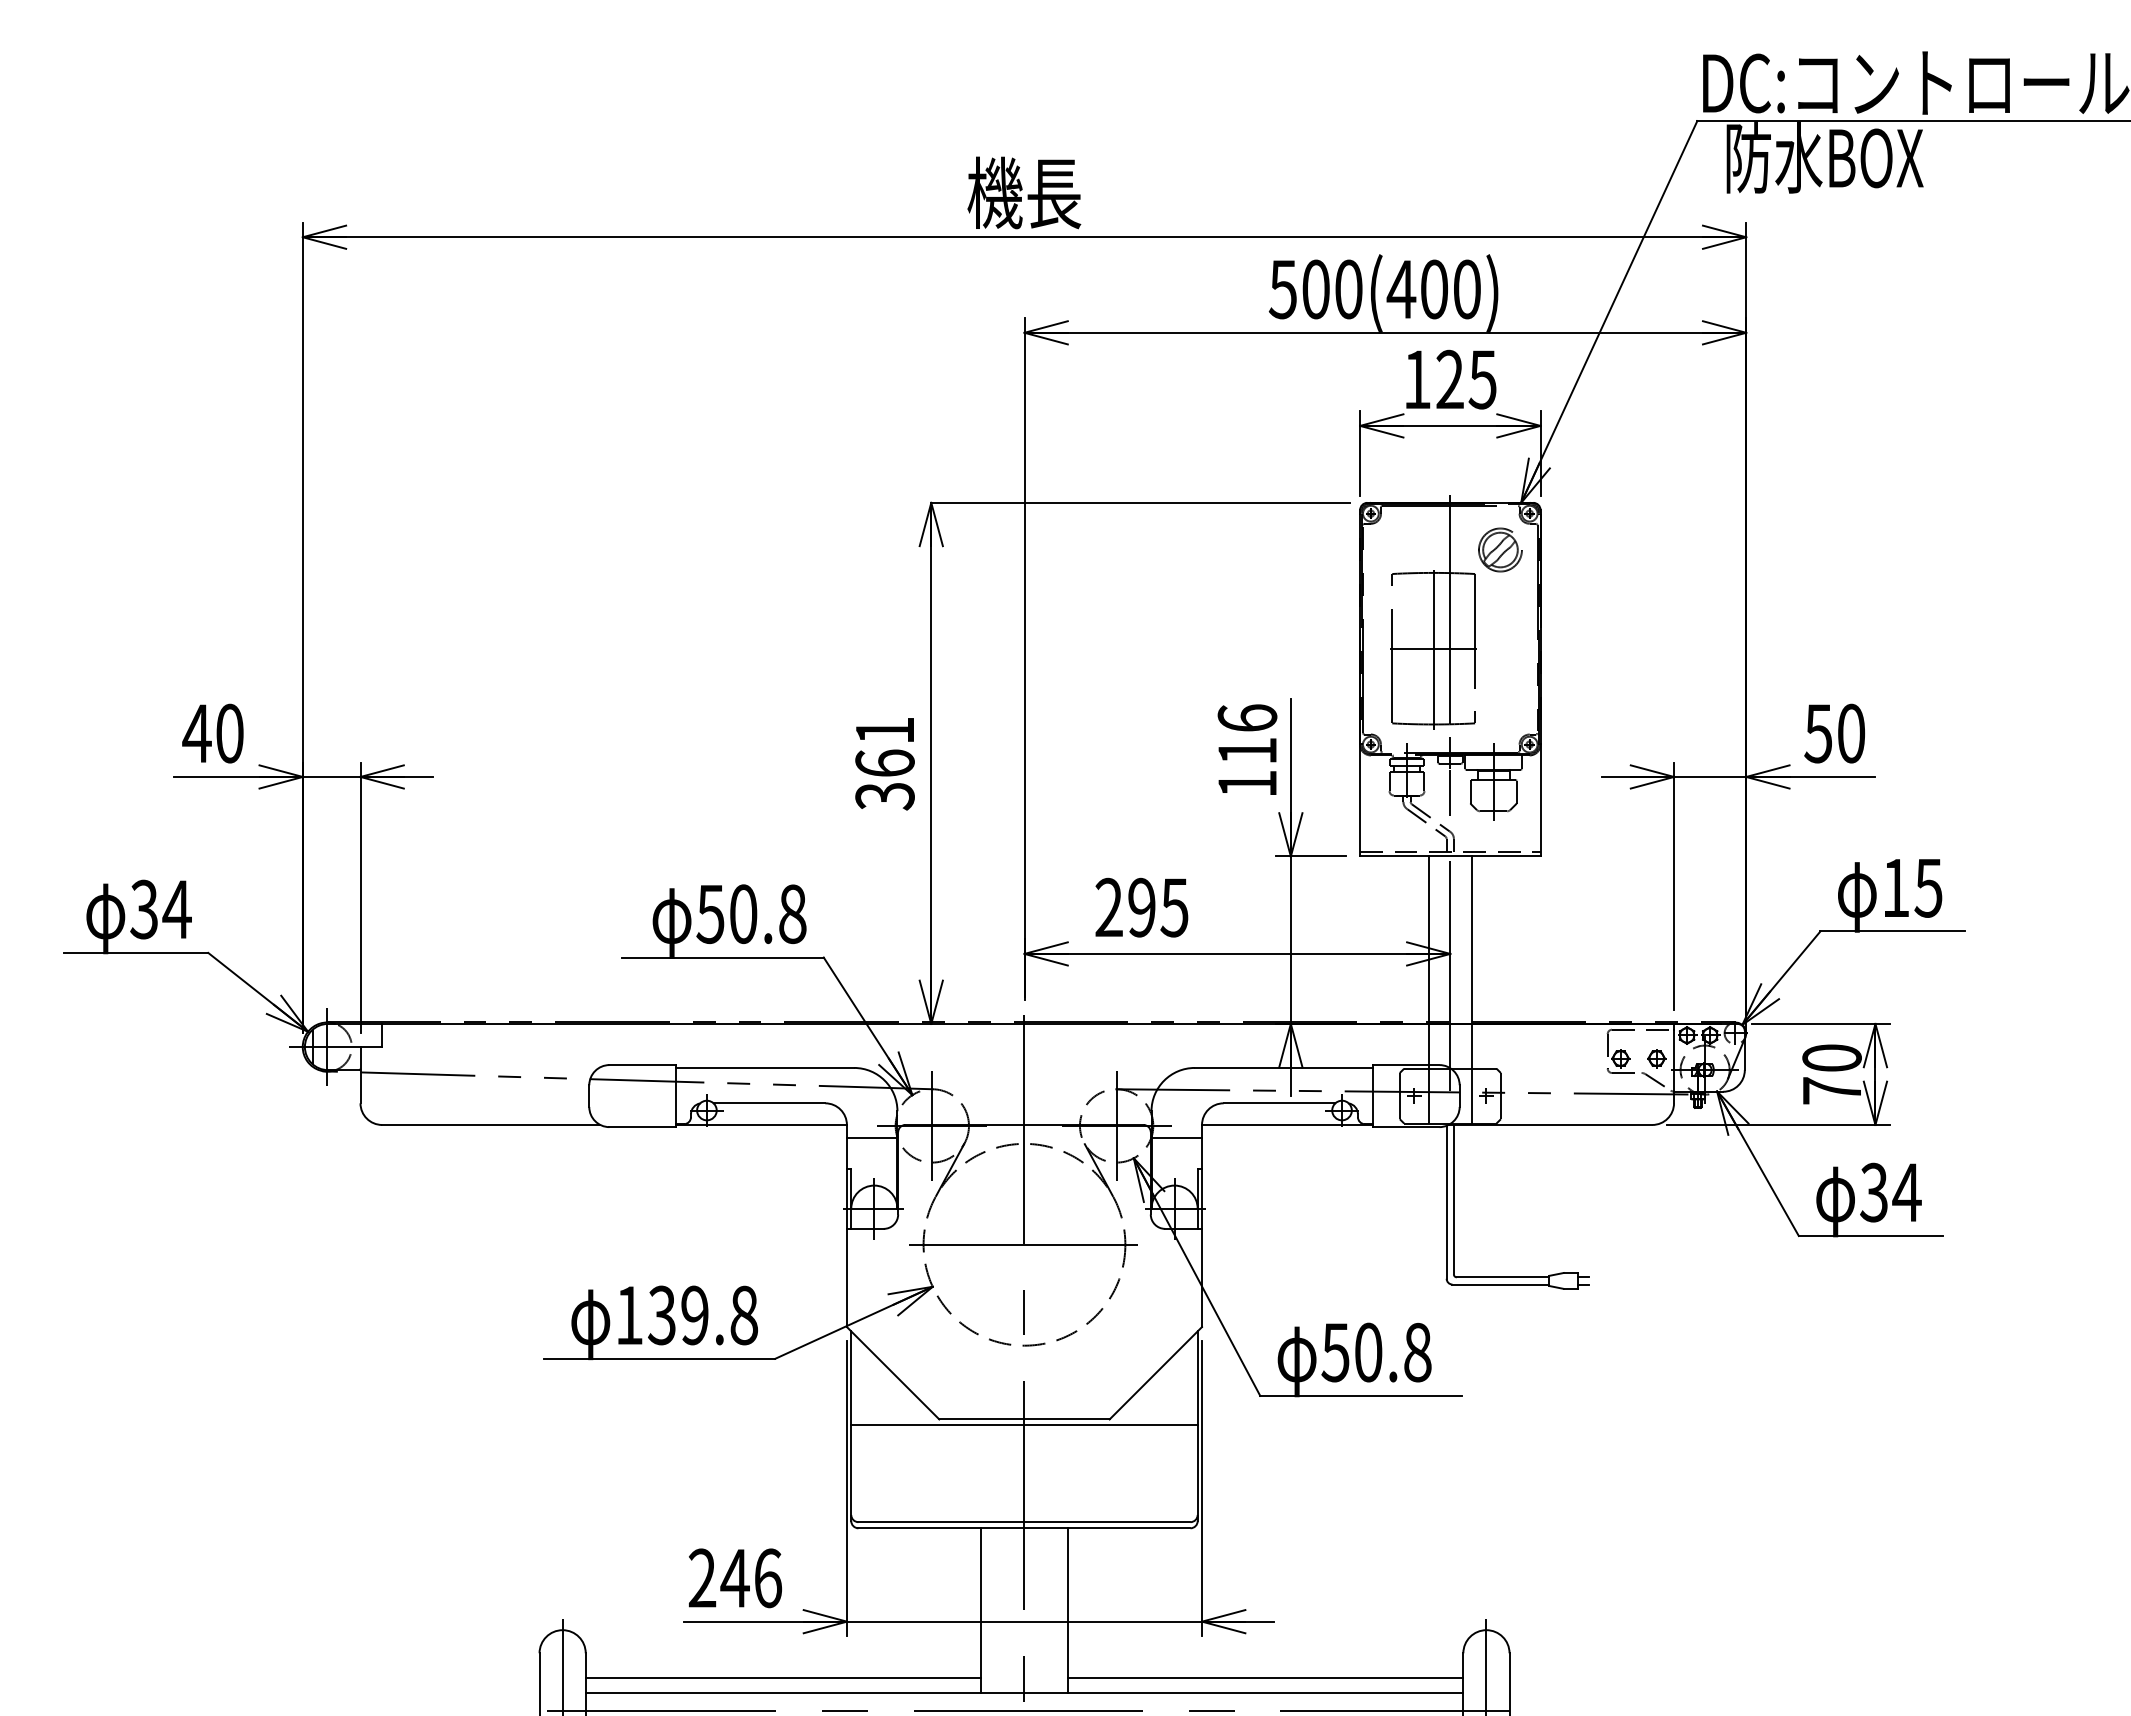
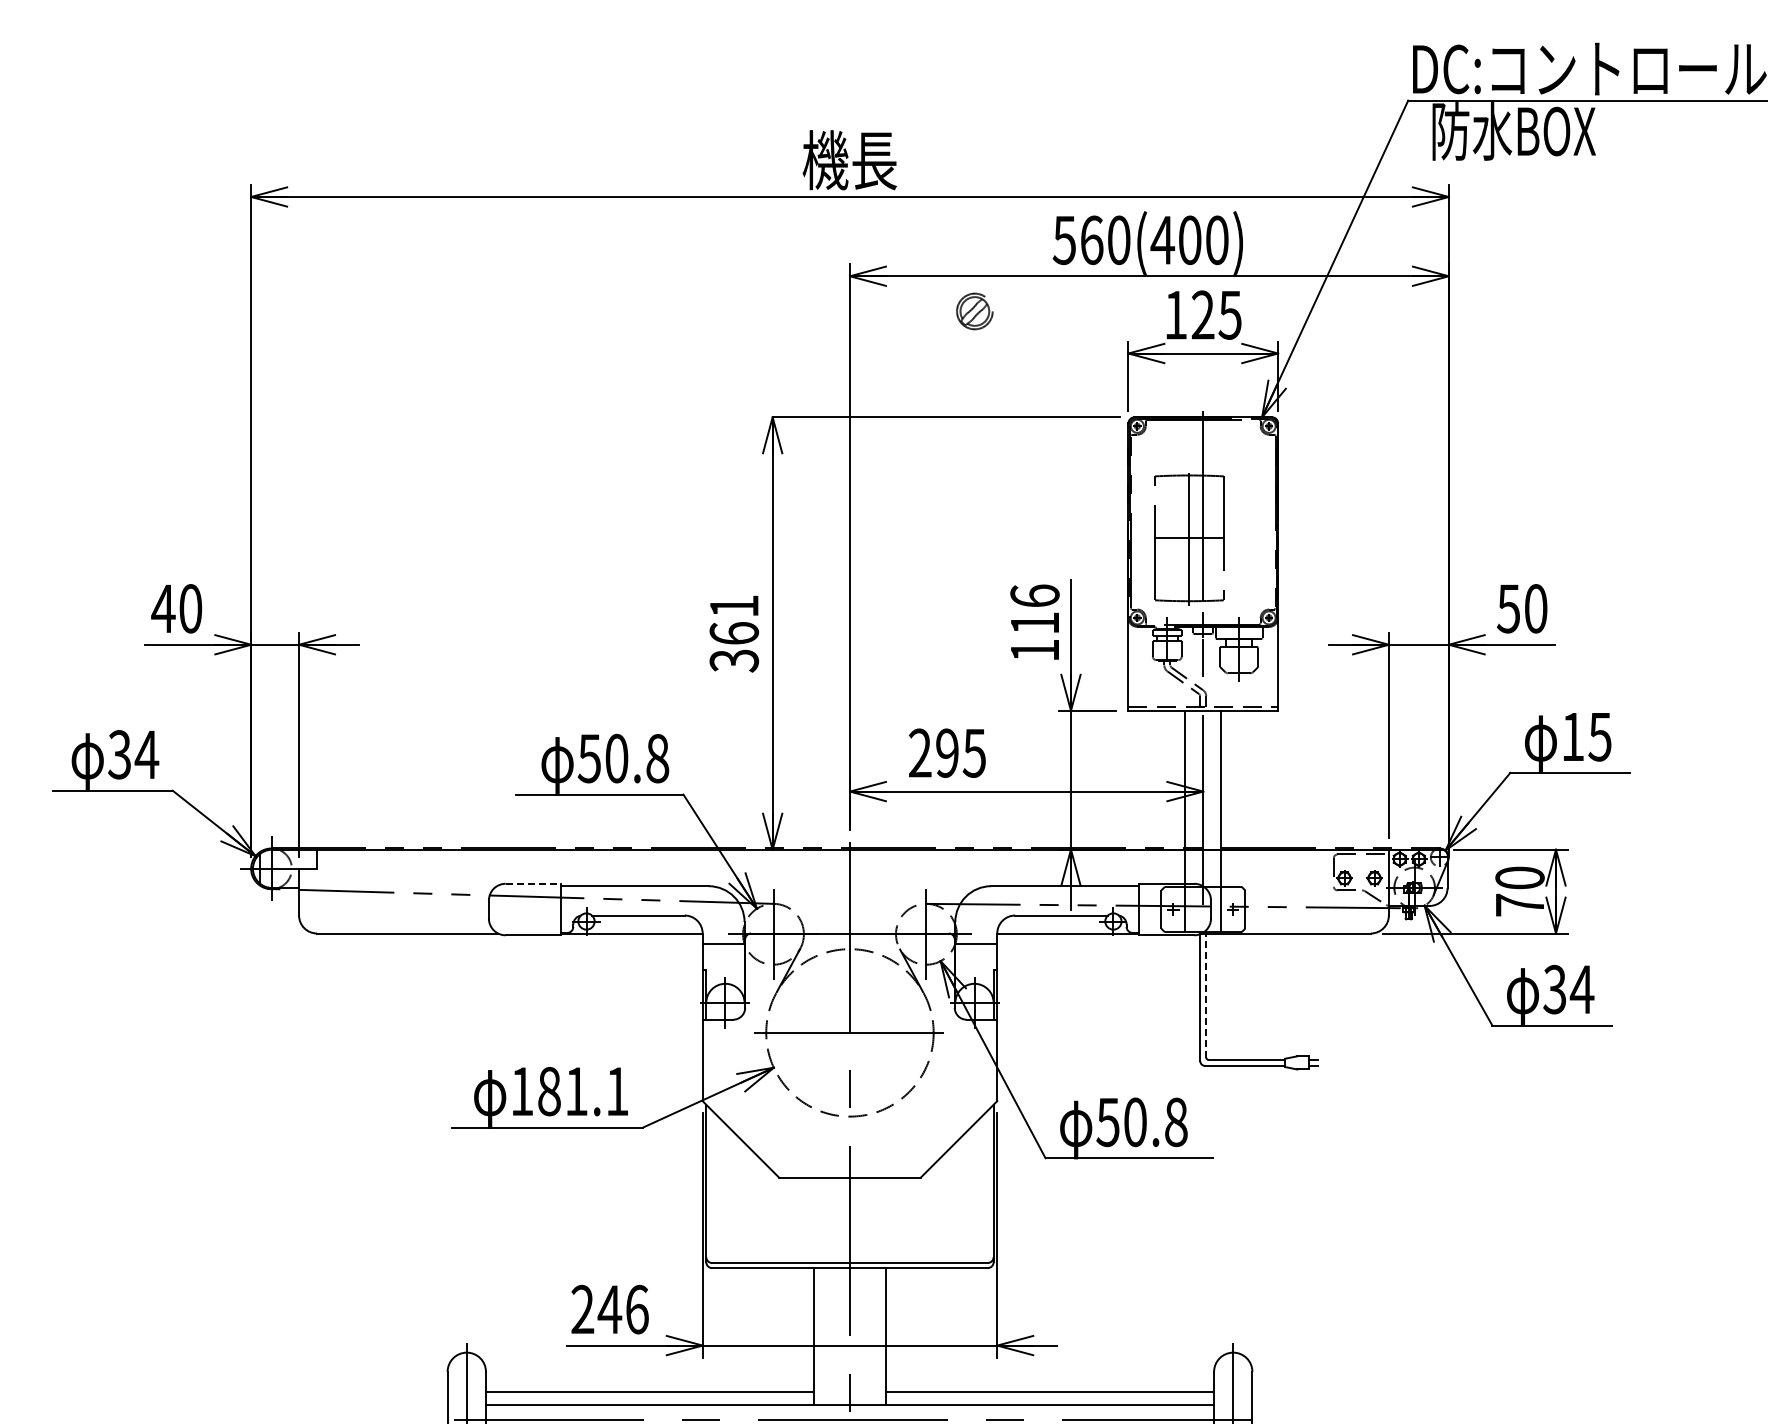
text: (1316, 288) -> (1092, 239), 500(400) -> 560(400)
part: (1500, 550) -> (974, 311), moved
line: (643, 1064) -> (533, 883), solid -> dashed
line: (1454, 1199) -> (1206, 995), solid -> dashed
text: (702, 1315) -> (582, 1091), 139.8 -> 181.1
line: (1023, 1425) -> (849, 1182), removed

